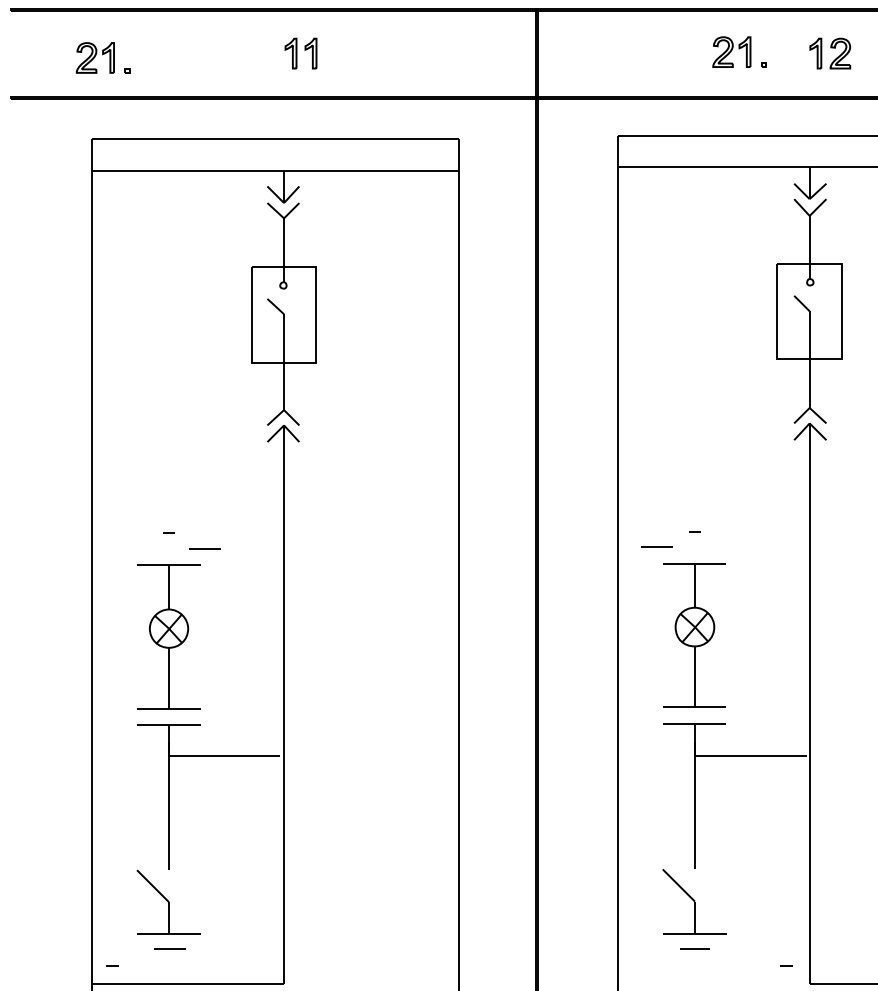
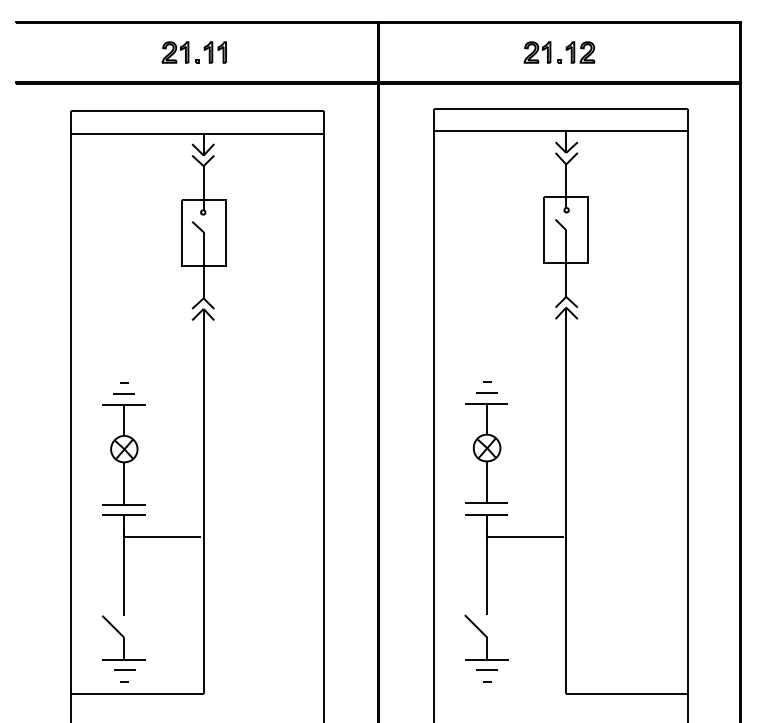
part: (739, 52) -> (542, 52), moved
part: (102, 57) -> (180, 52), moved
line: (656, 546) -> (486, 392), moved
line: (204, 547) -> (123, 393), moved
curve: (112, 965) -> (124, 681), moved
curve: (786, 965) -> (487, 681), moved

